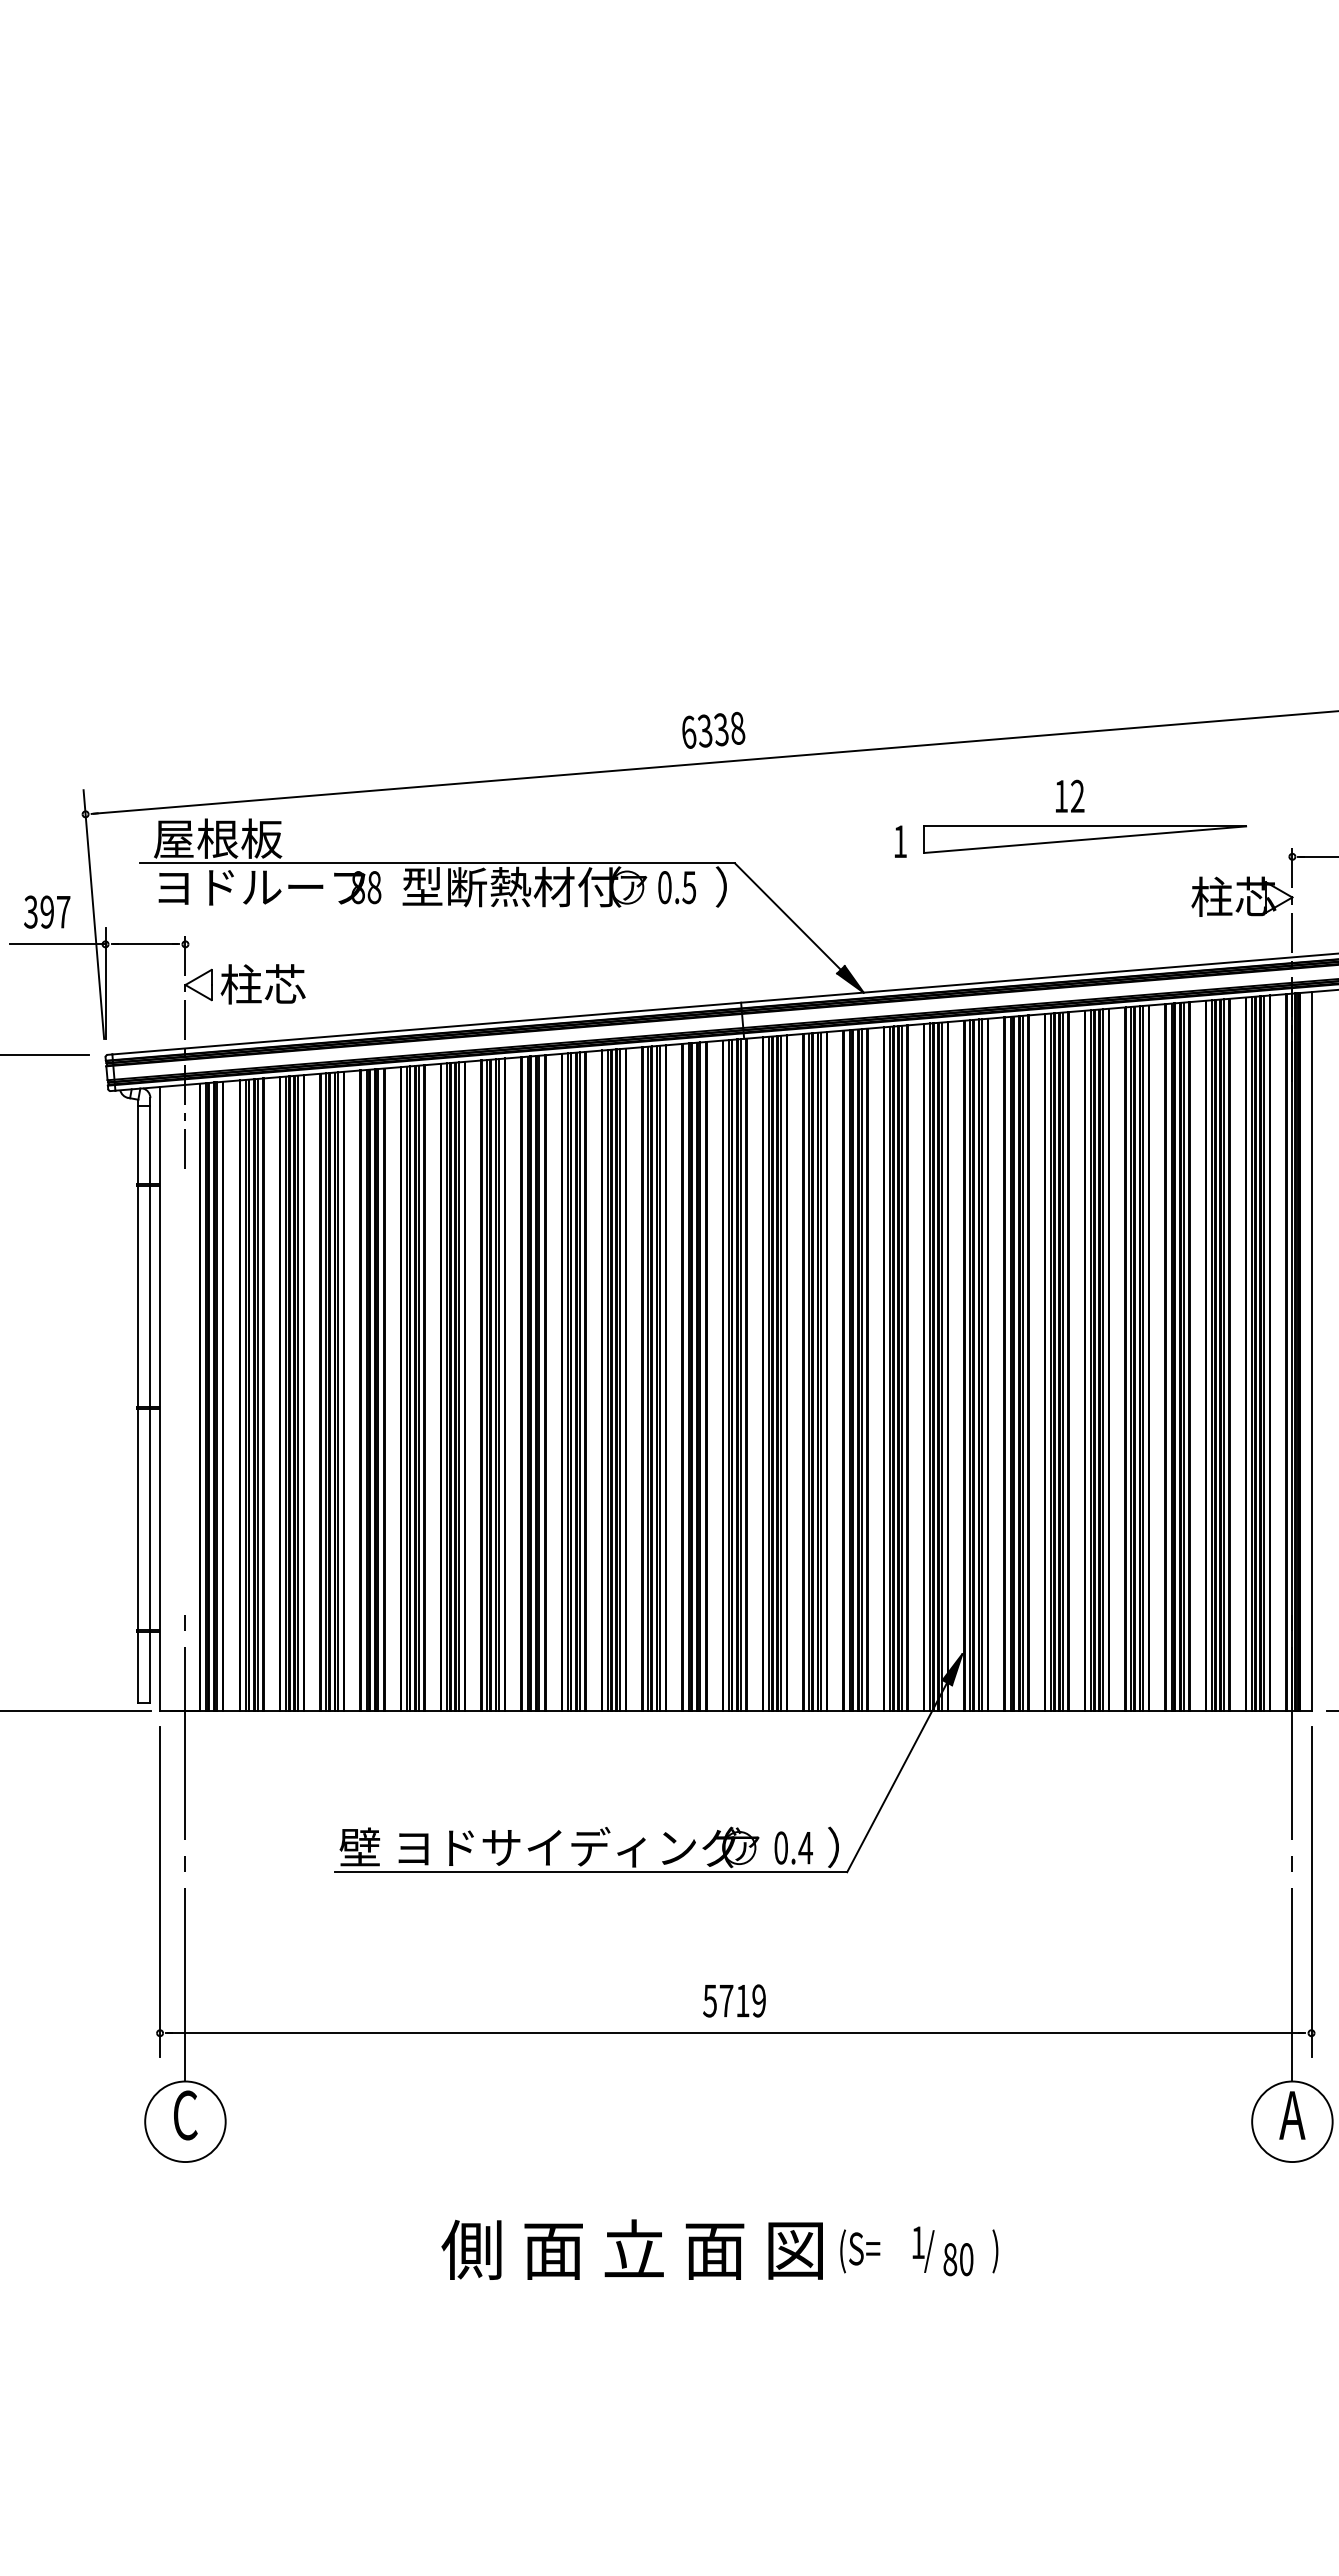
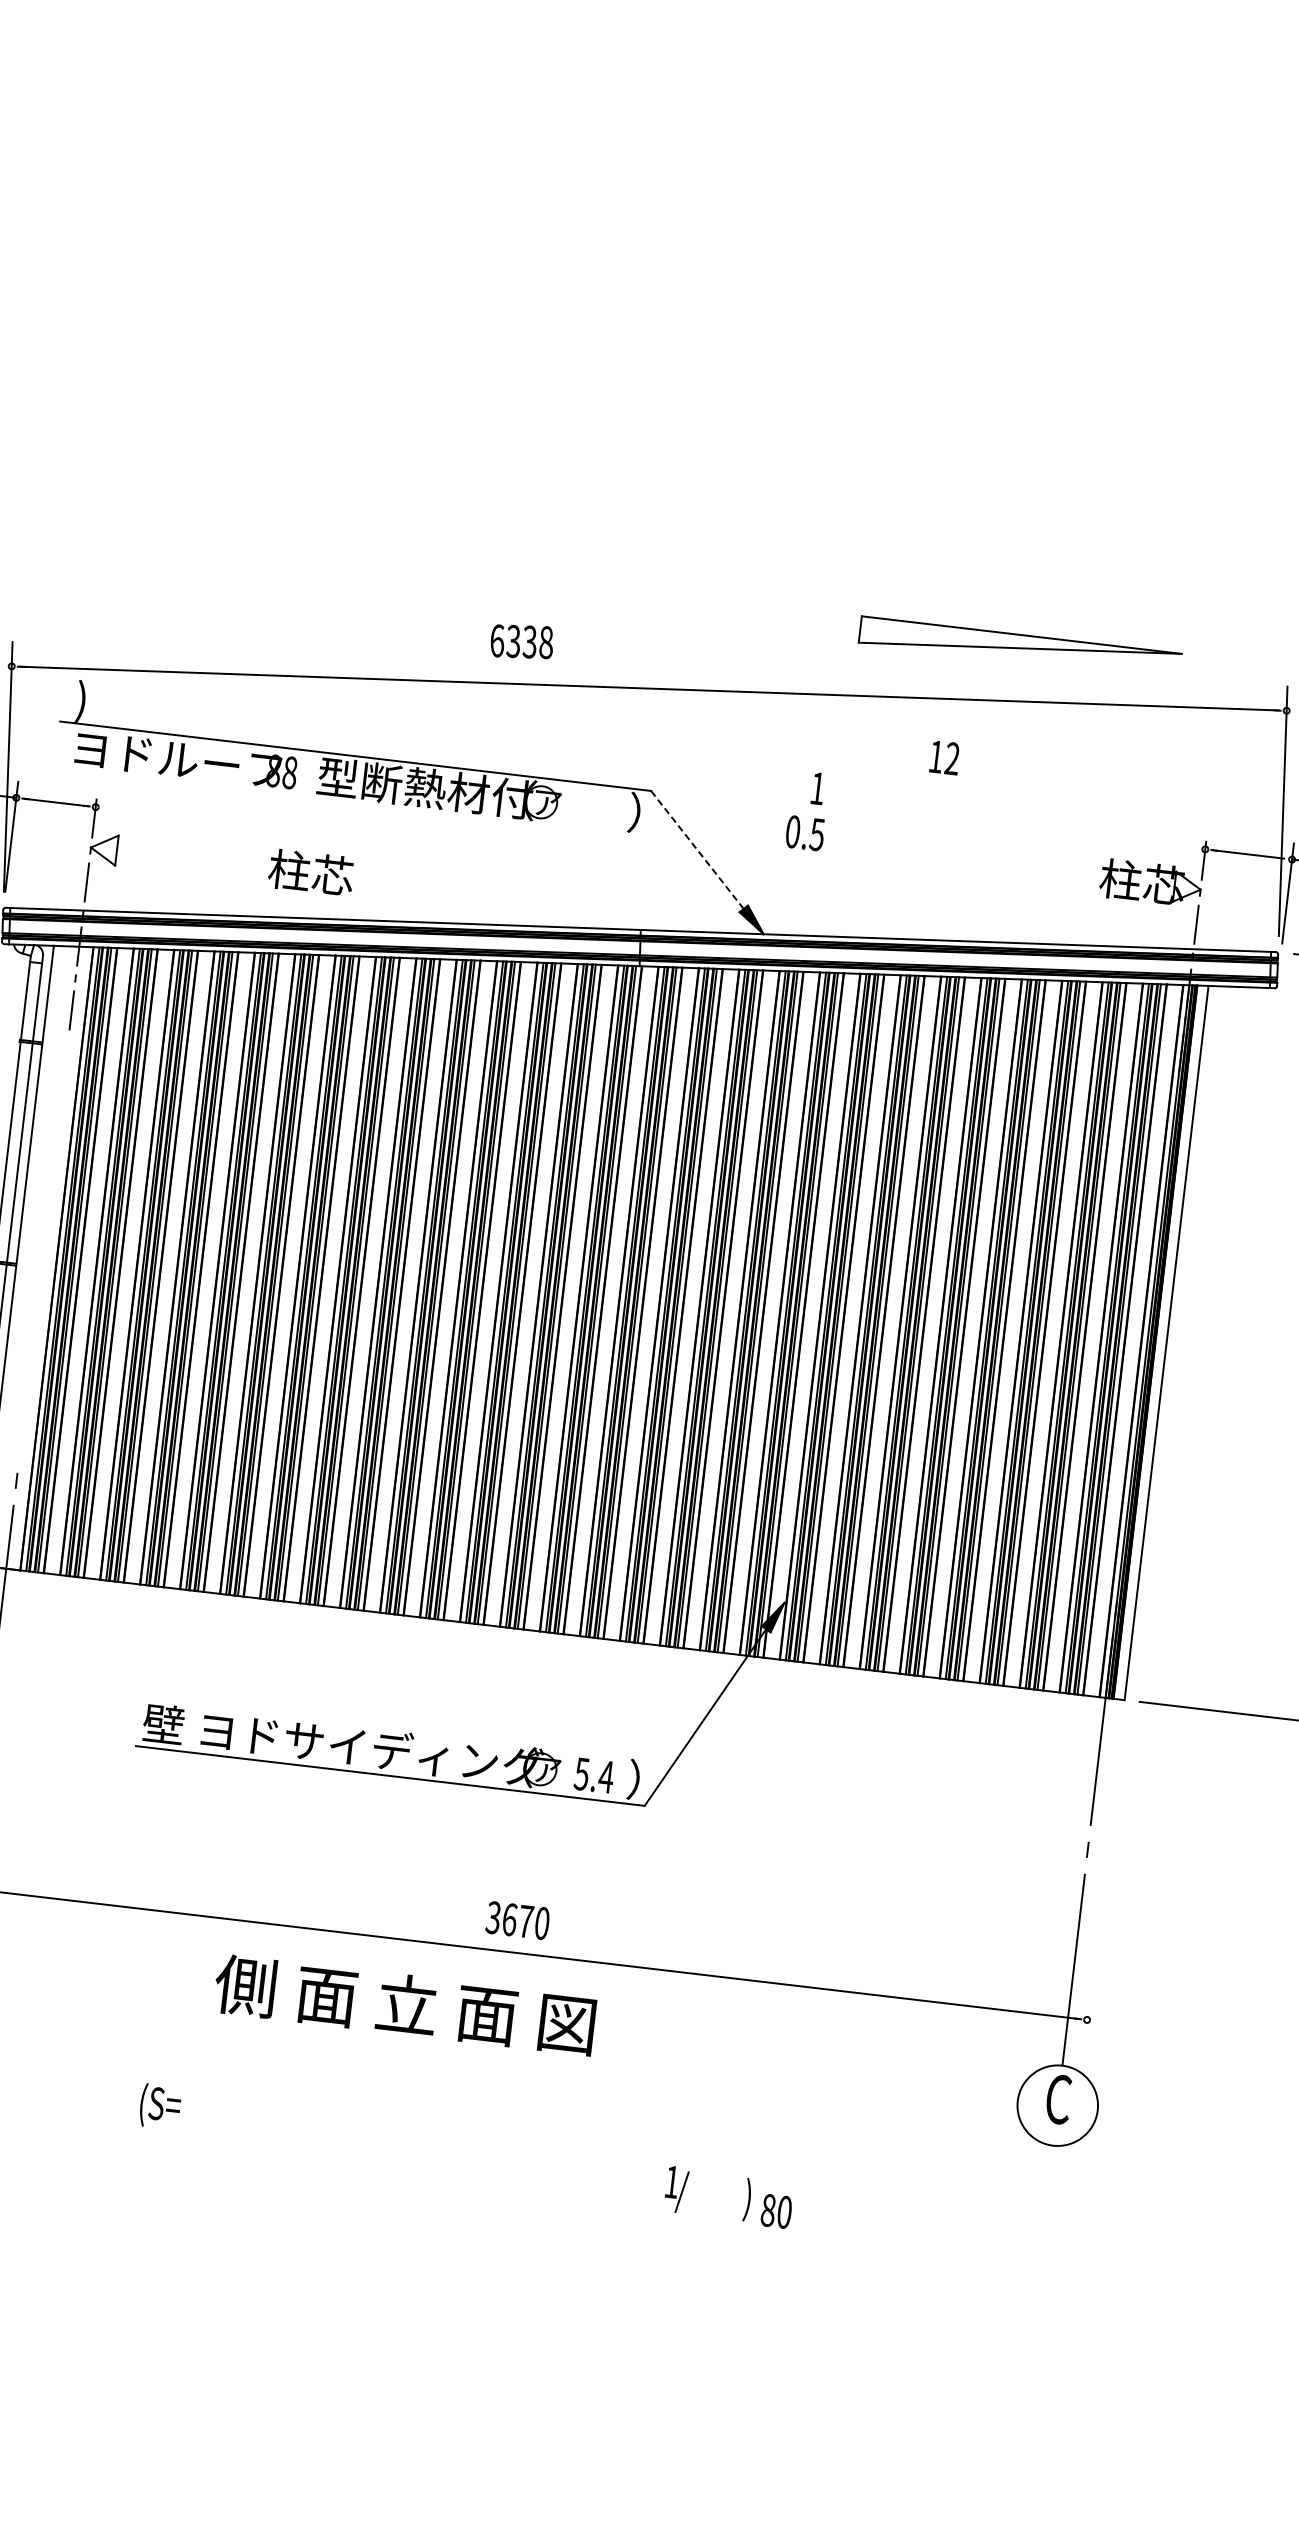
text: (713, 729) -> (522, 640), moved
text: (1070, 795) -> (945, 757), moved
text: (218, 839) -> (140, 706), 屋根板 -> )
part: (1084, 839) -> (1019, 648), moved
text: (676, 887) -> (804, 833), moved
line: (787, 916) -> (696, 849), solid -> dashed
text: (262, 984) -> (310, 872), moved
text: (780, 1847) -> (581, 1773), 0.4 -> 5.4
line: (1311, 1892) -> (1103, 1880), removed
text: (734, 2000) -> (517, 1920), 5719 -> 3670
text: (1292, 2115) -> (1058, 2099), A -> C
text: (631, 2249) -> (404, 2004), moved
text: (860, 2251) -> (160, 2106), moved
text: (958, 2259) -> (776, 2211), moved

